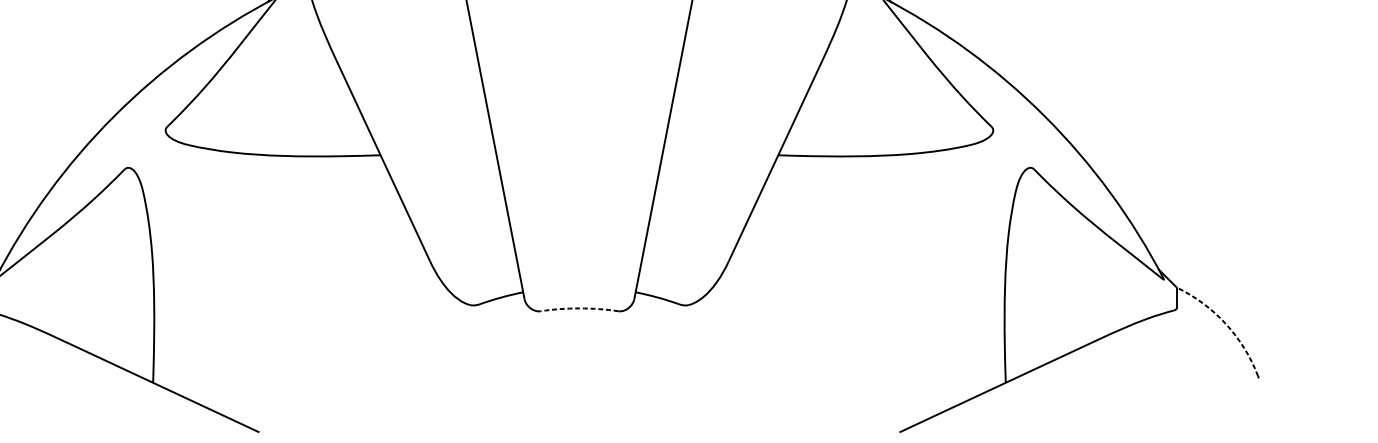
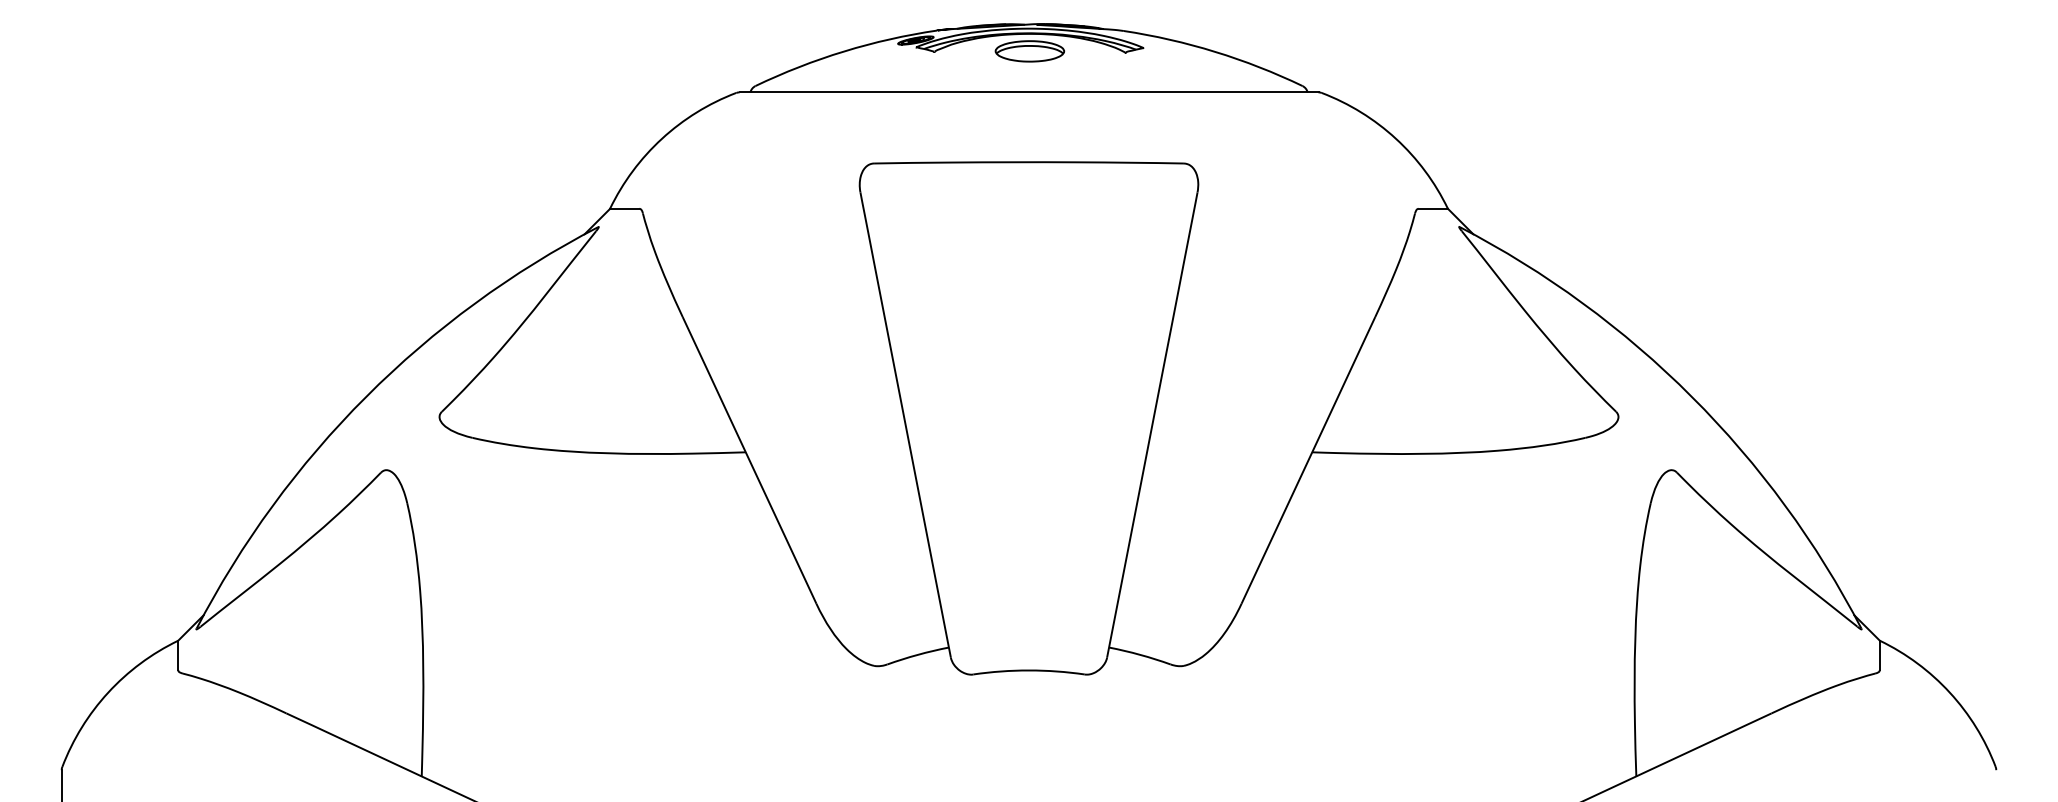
arc: (579, 308) -> (1029, 670), dashed -> solid
arc: (1225, 323) -> (1949, 692), dashed -> solid

